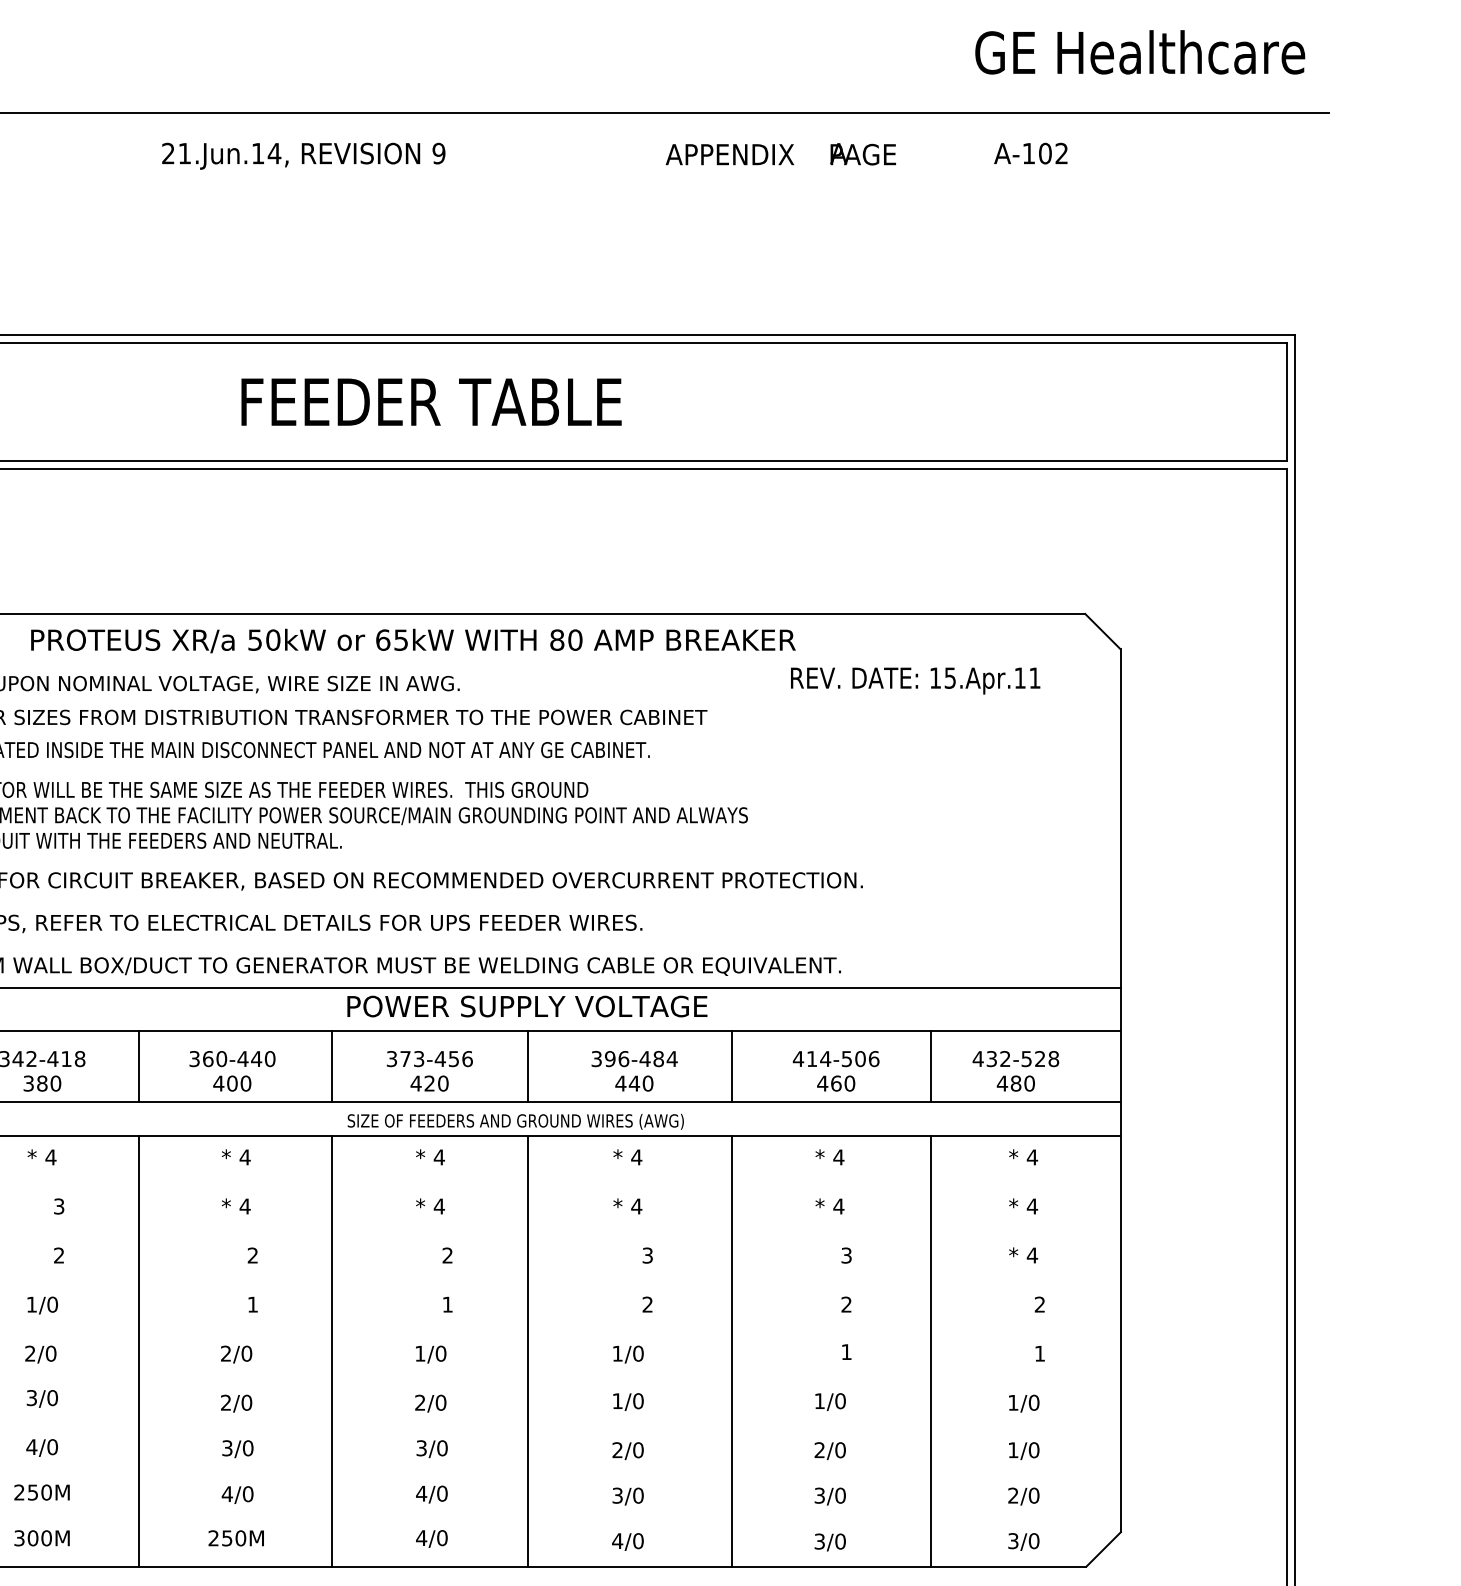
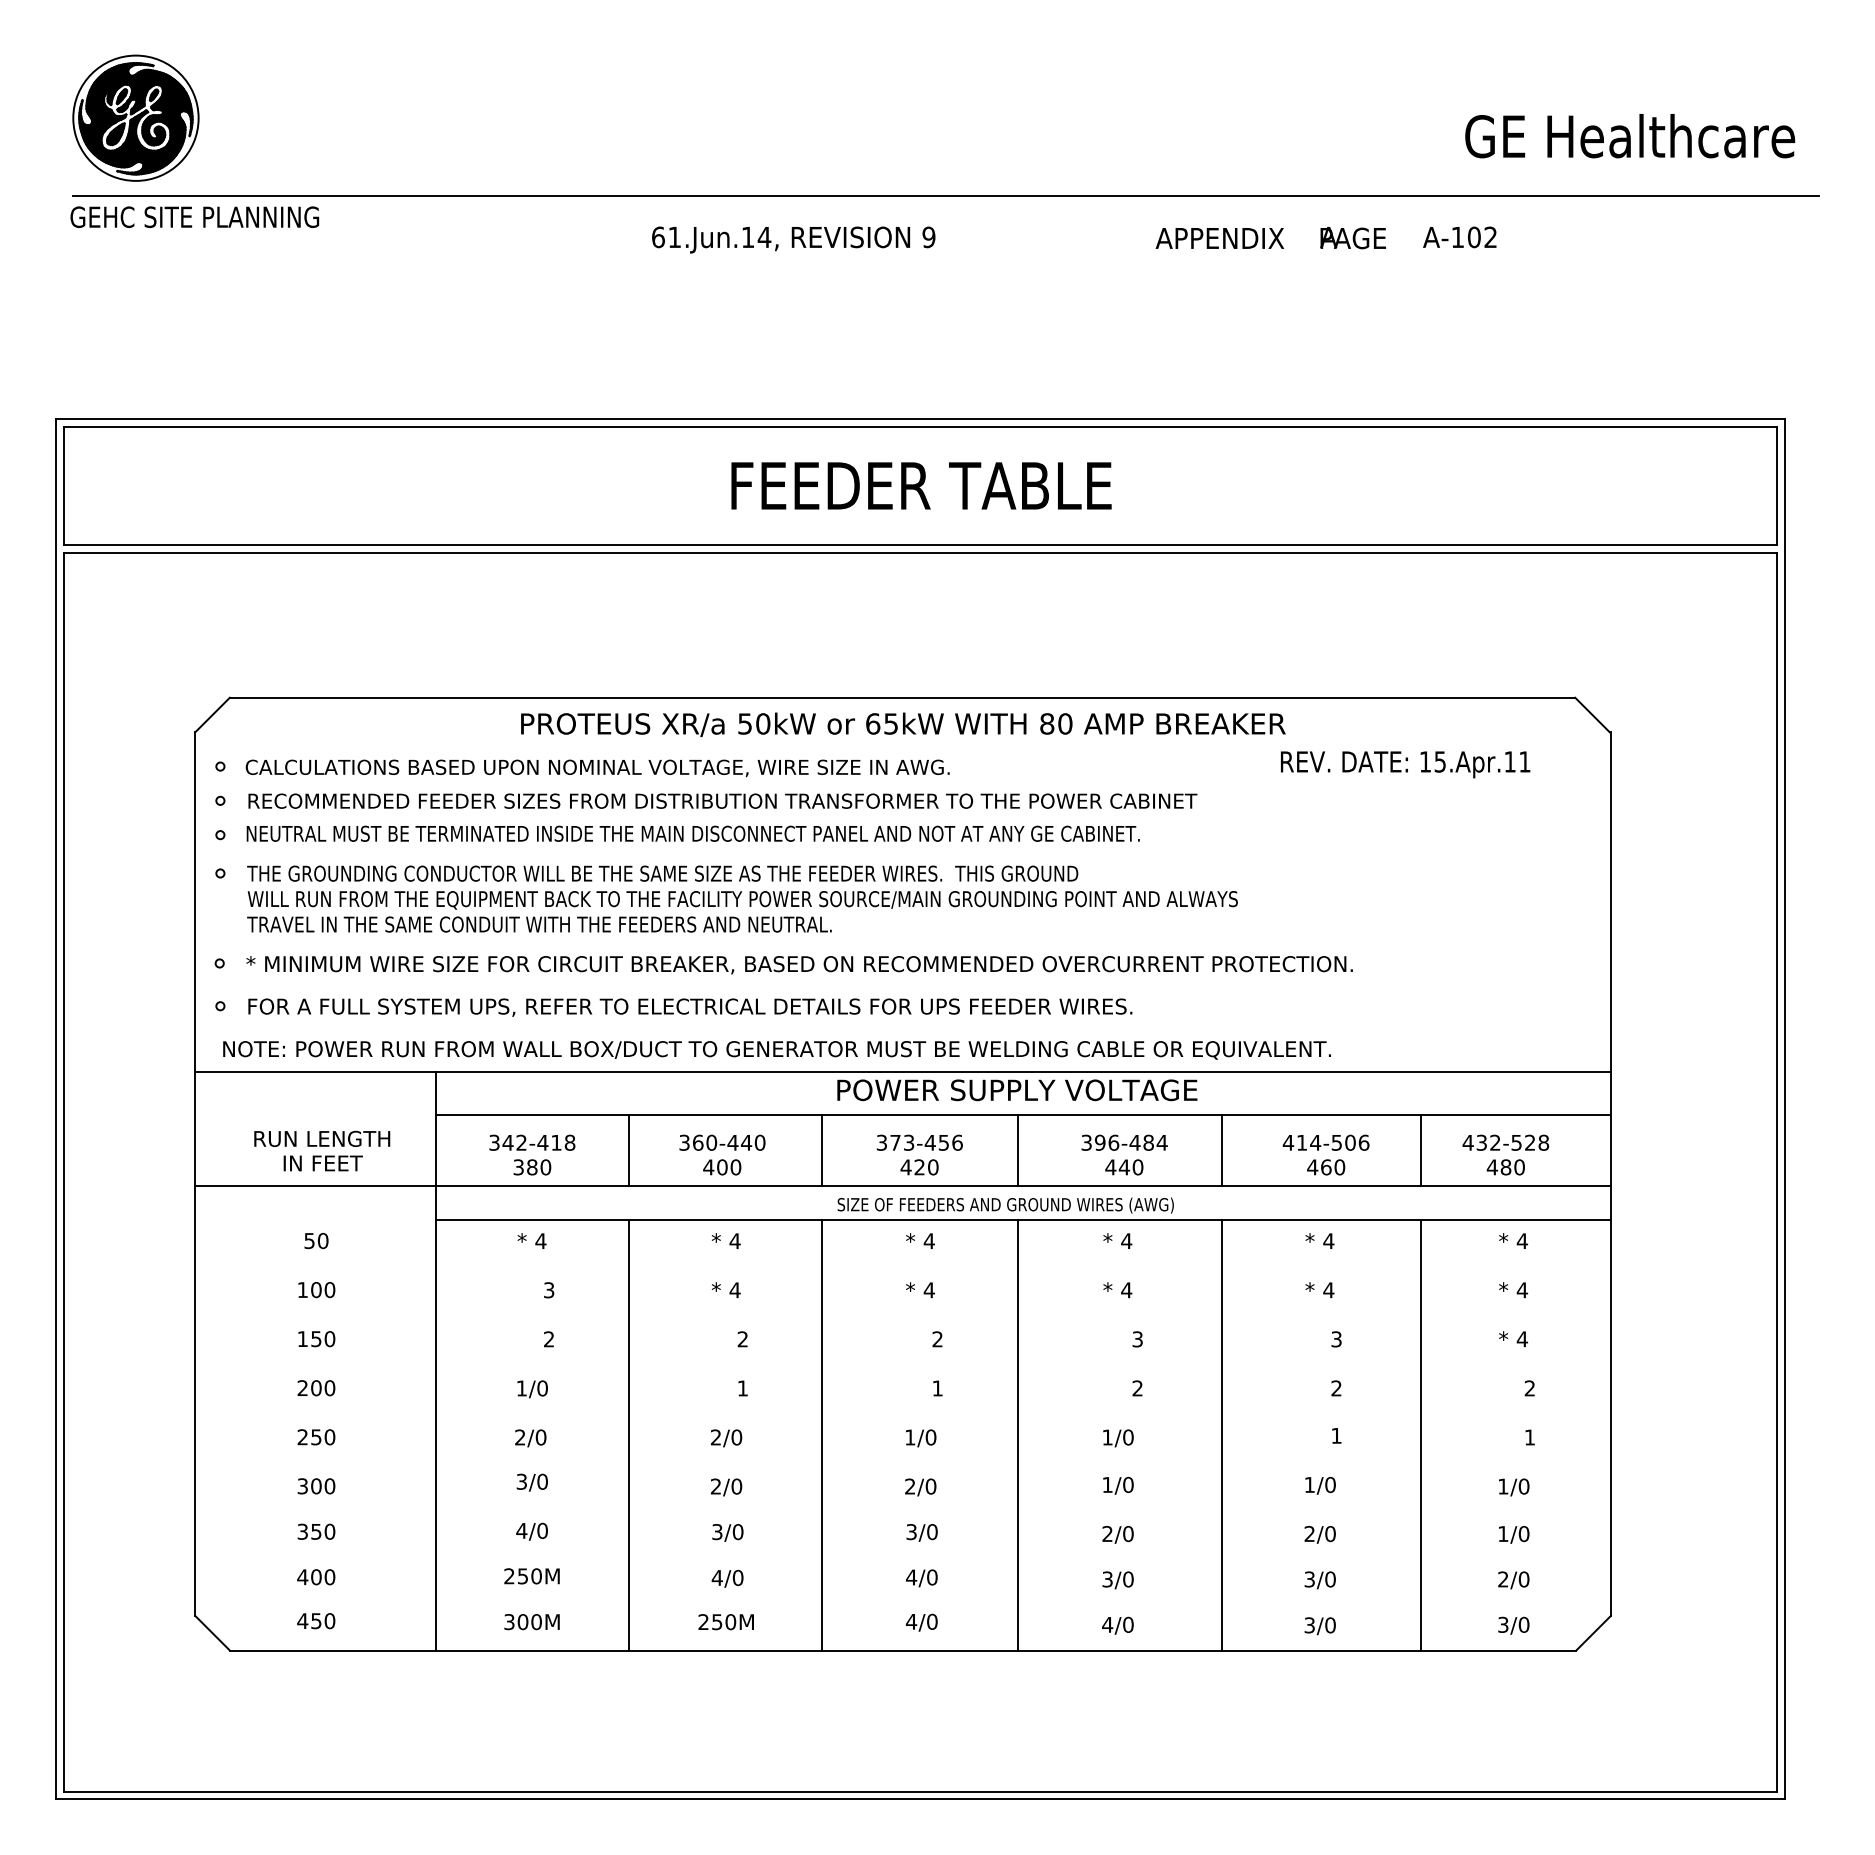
text: (168, 153) -> (658, 237), 21.Jun.14, -> 61.Jun.14,
text: (1030, 153) -> (1459, 237), moved

